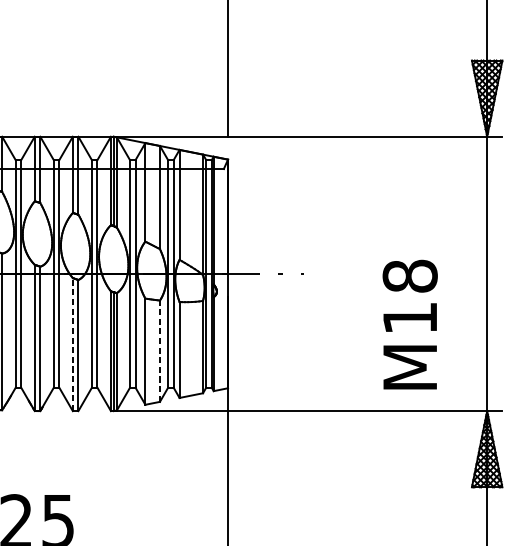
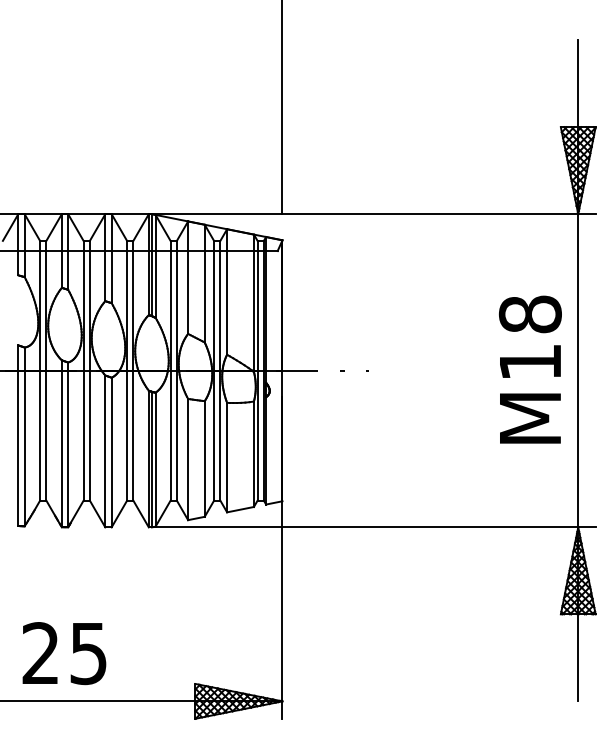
text: (410, 324) -> (530, 369), moved
line: (73, 344) -> (105, 451), dashed -> solid
line: (159, 350) -> (204, 458), dashed -> solid

